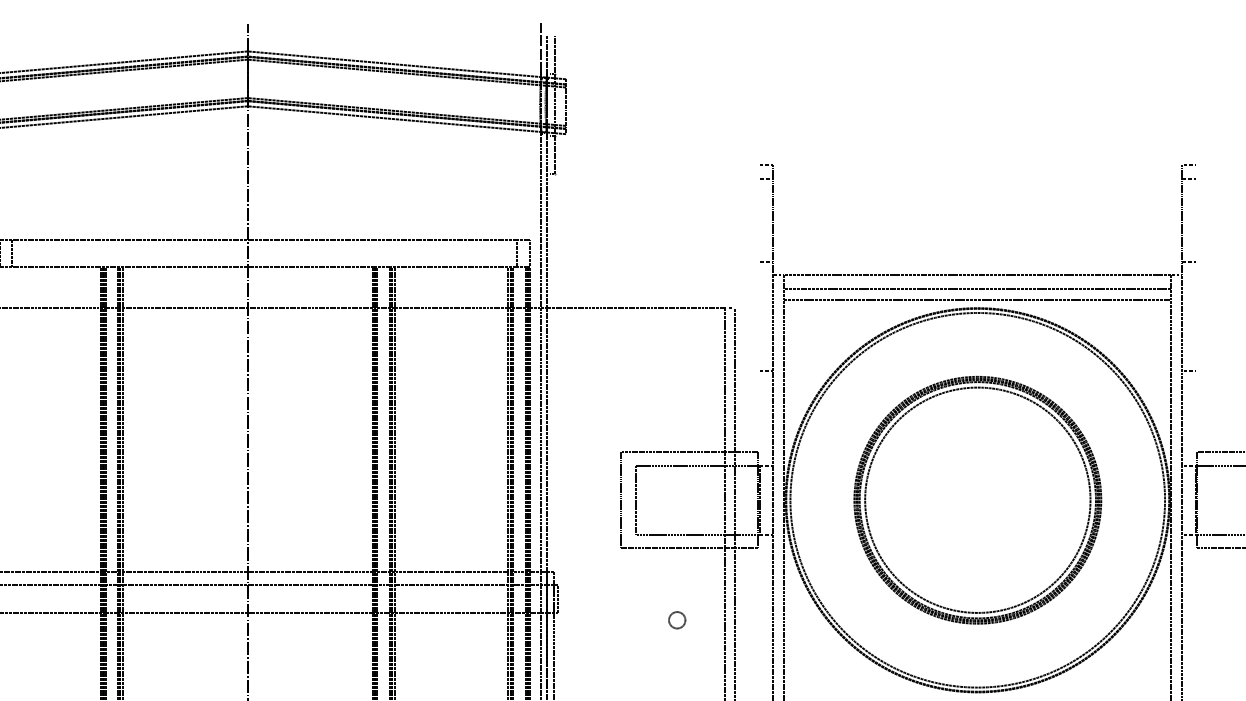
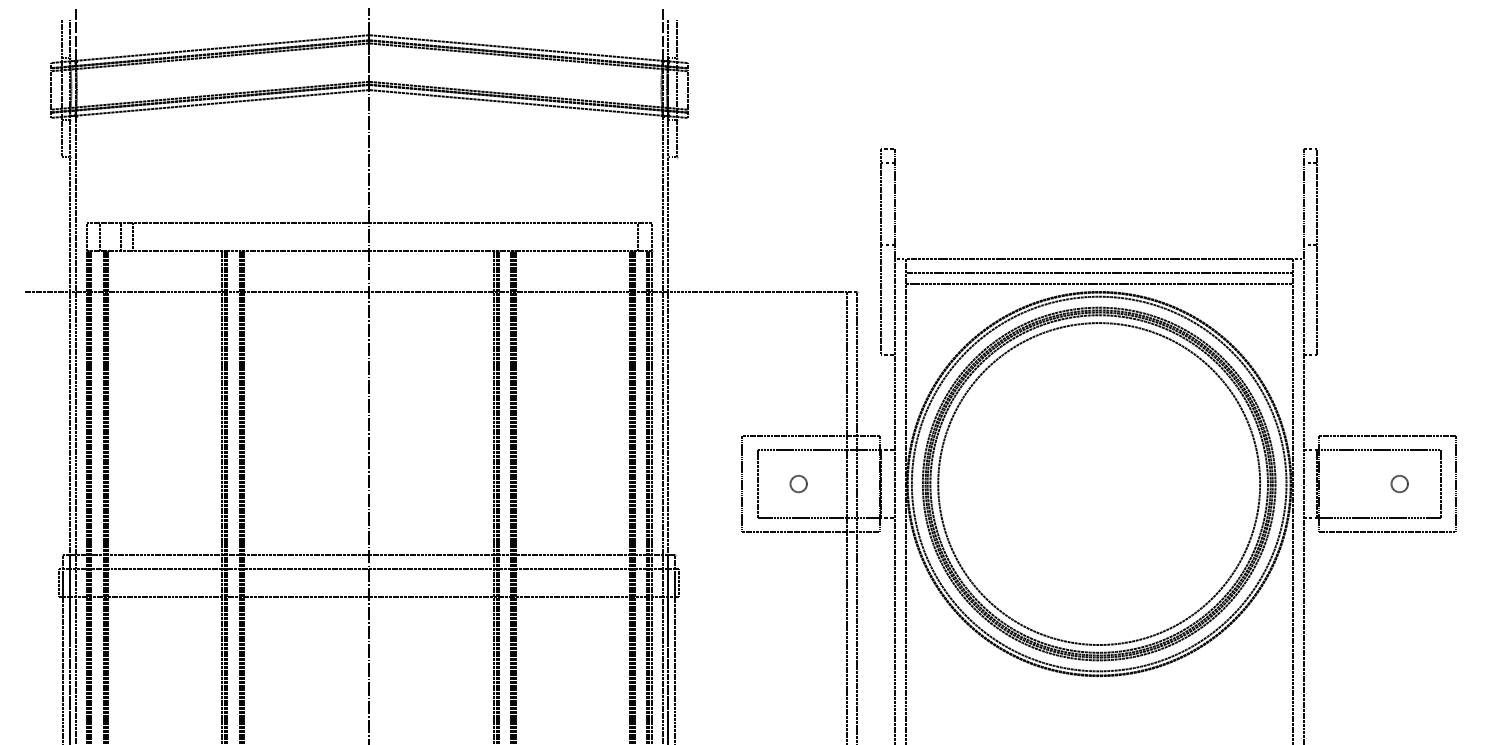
line: (760, 268) -> (881, 252), added
line: (1196, 268) -> (1317, 252), added
part: (978, 499) -> (1099, 483), size x1.43
circle: (677, 620) -> (798, 484), moved

